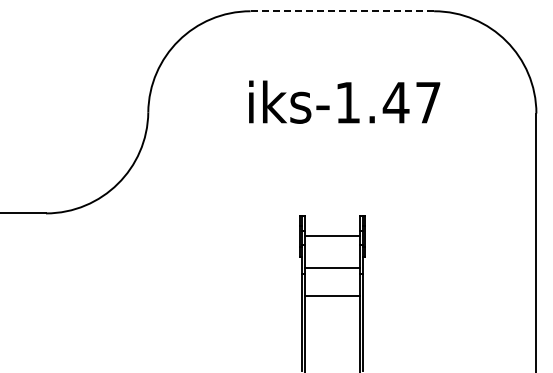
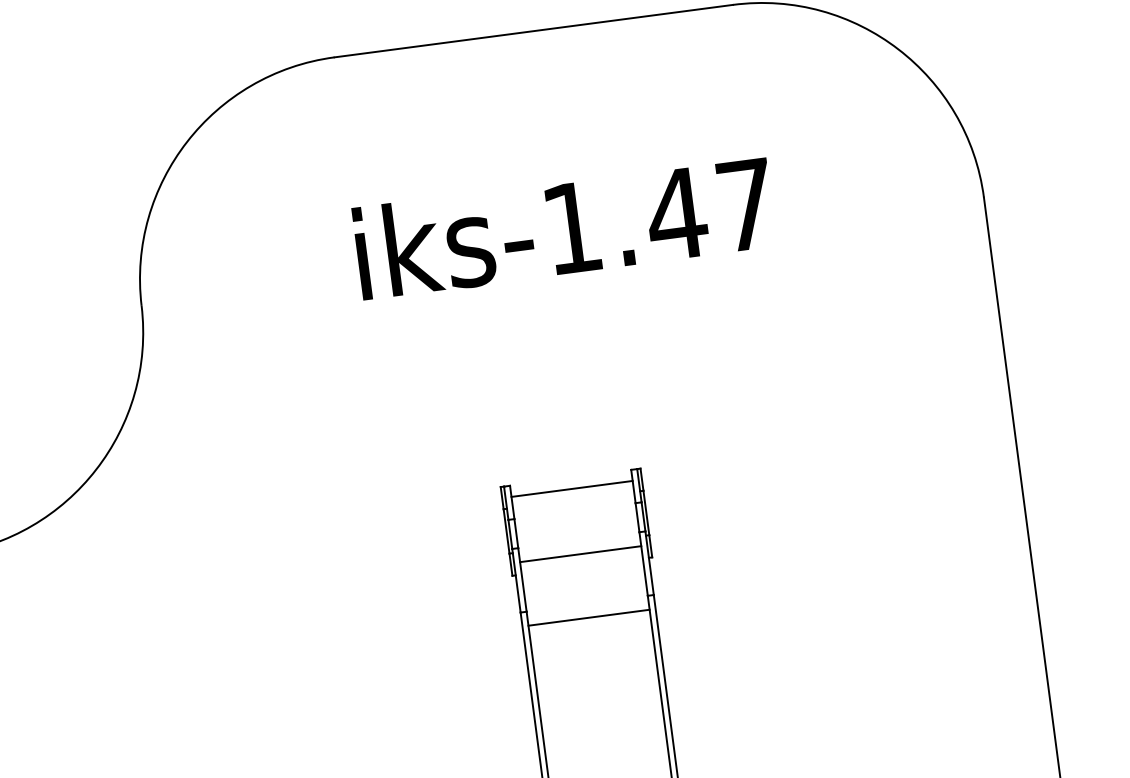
line: (342, 11) -> (534, 31), dashed -> solid
line: (332, 235) -> (572, 487), moved
line: (332, 268) -> (580, 555), moved
line: (332, 296) -> (589, 618), moved

